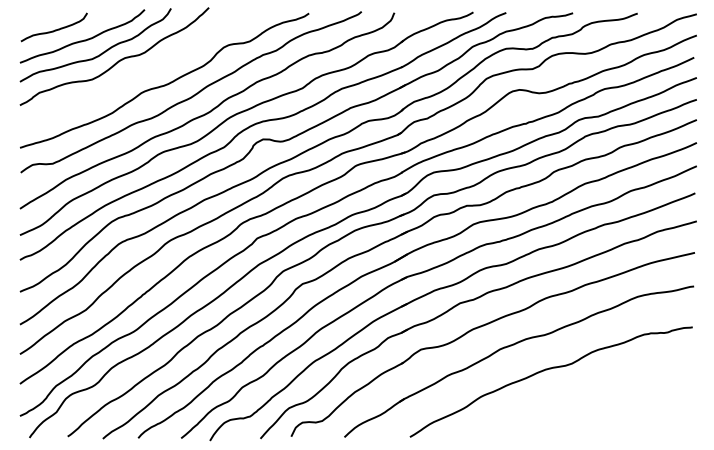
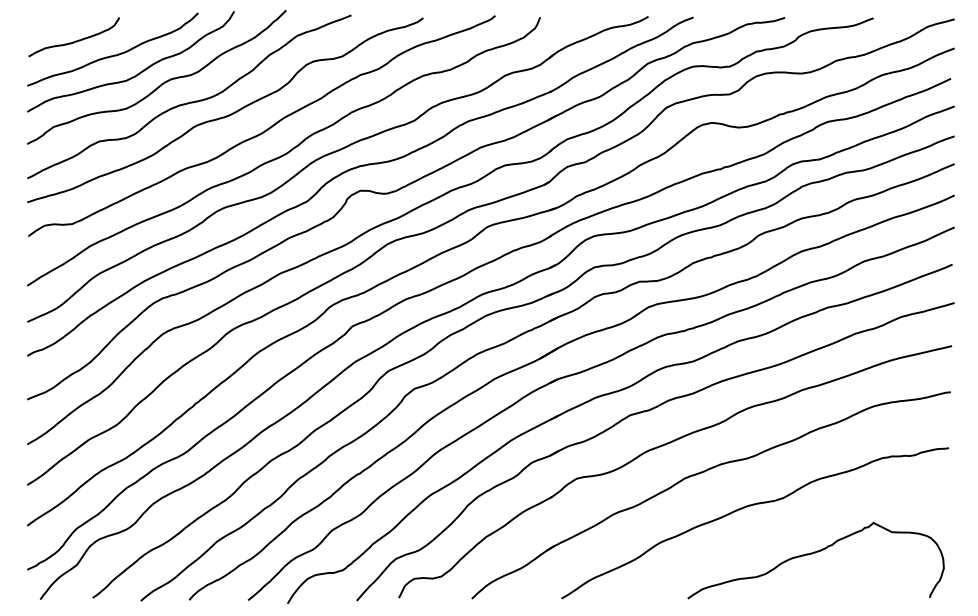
curve: (139, 74) -> (190, 101), added
curve: (593, 404) -> (812, 554), added

